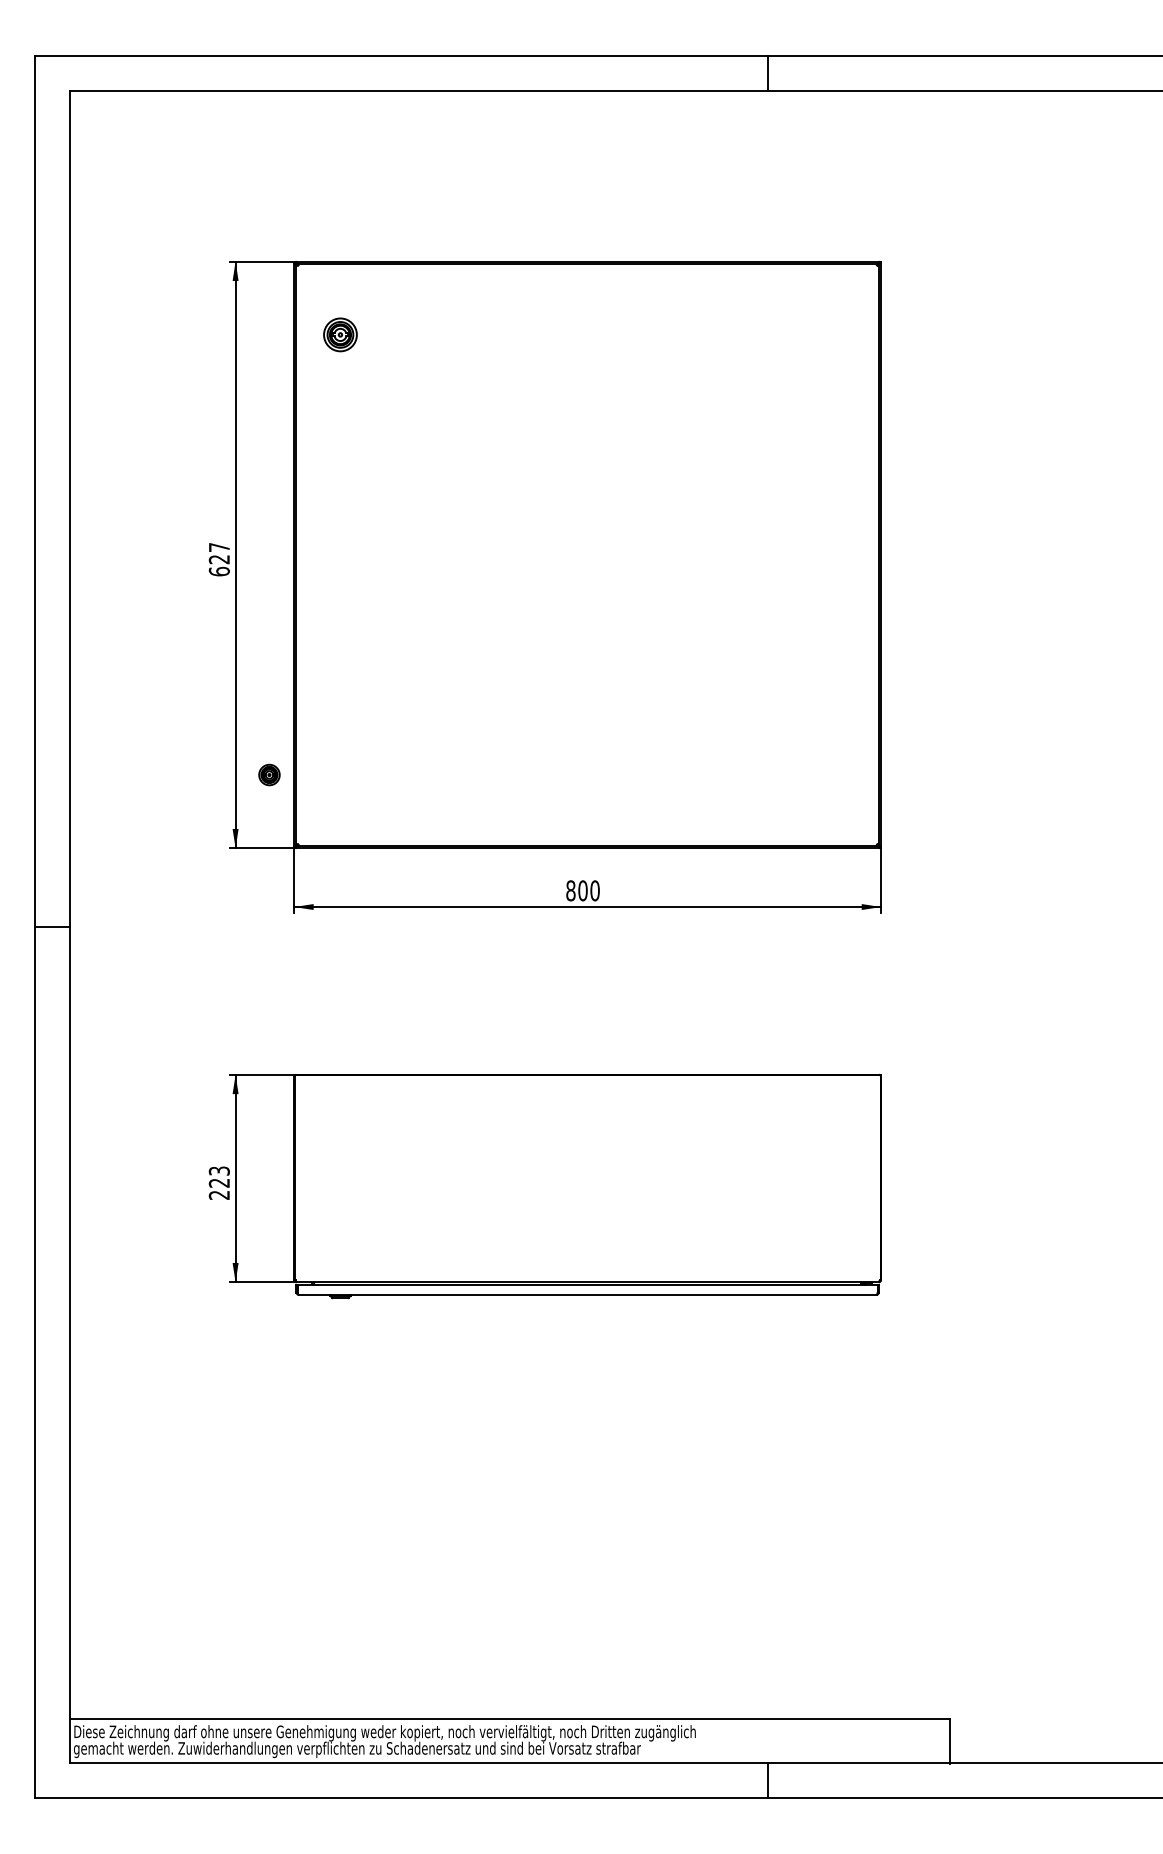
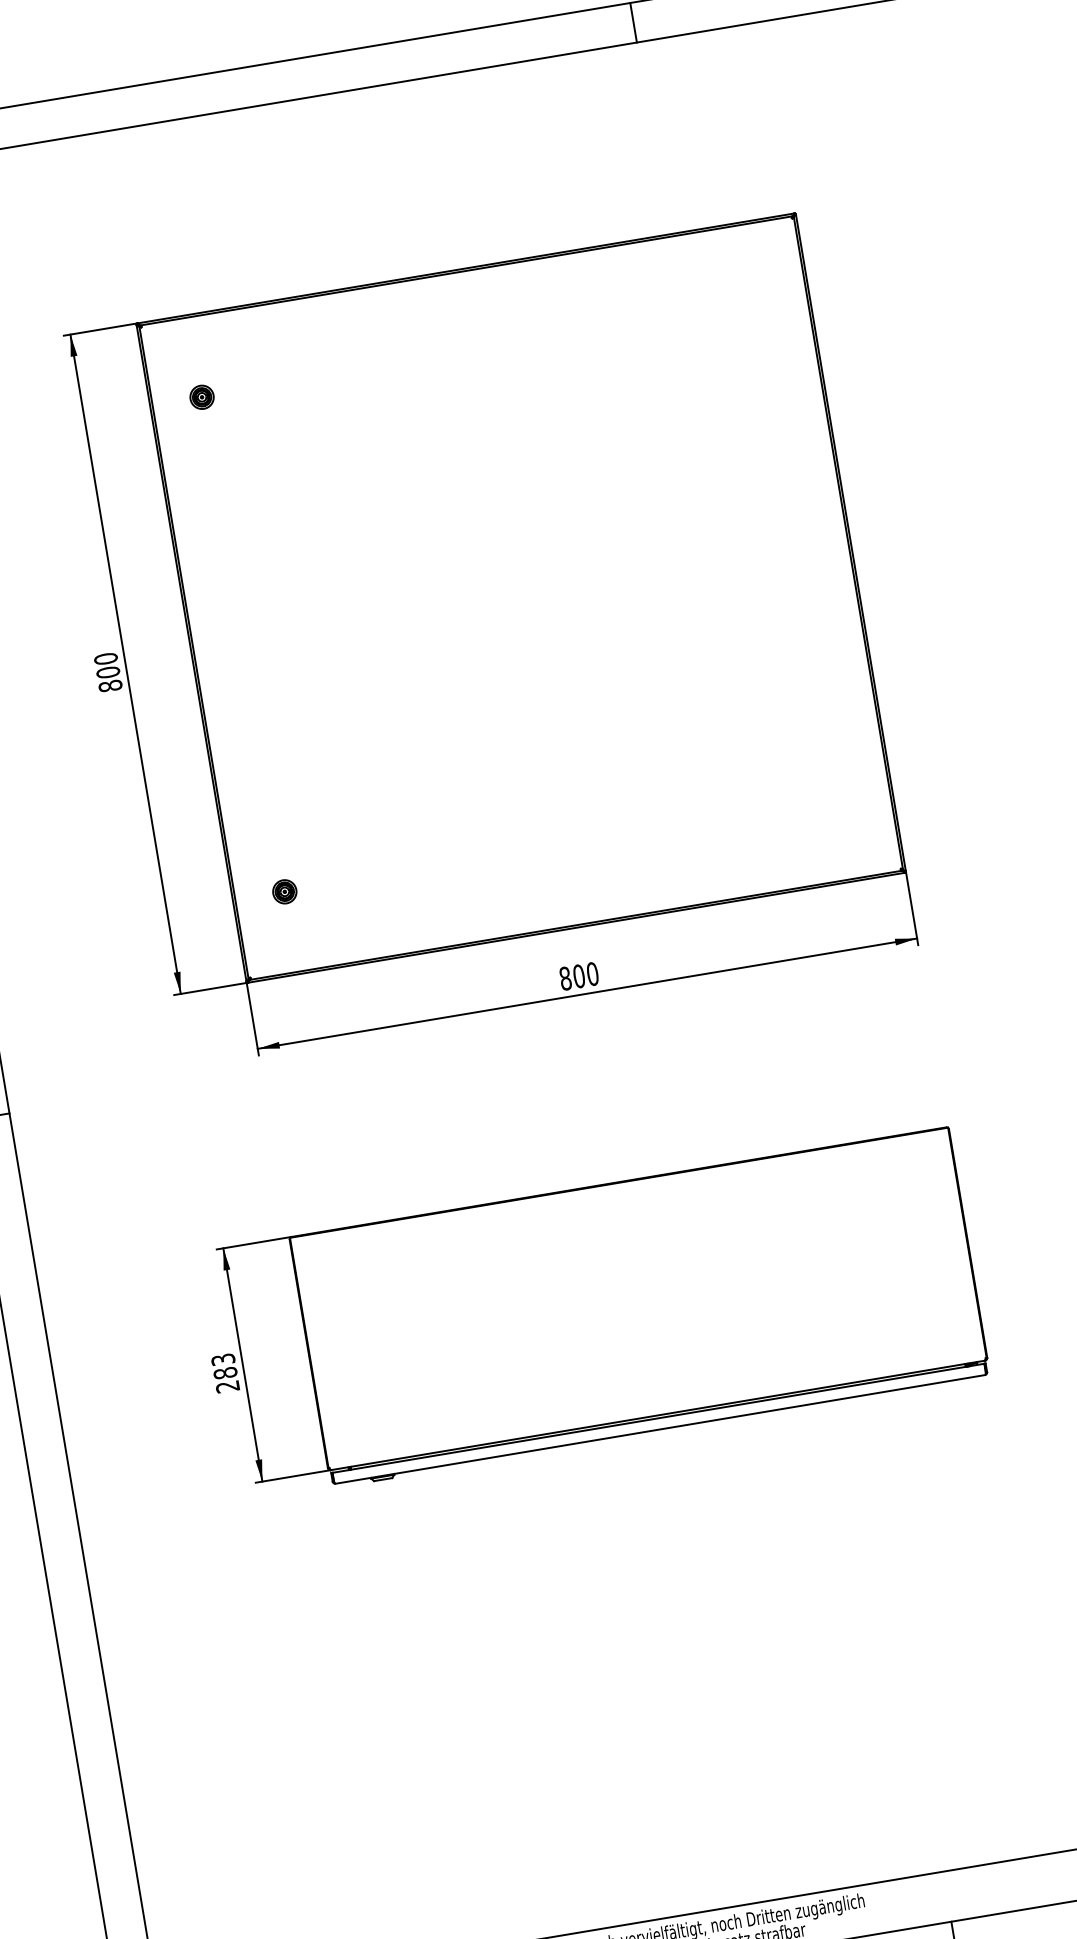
part: (340, 334) -> (202, 396), size x0.62
text: (218, 559) -> (107, 672), 627 -> 800
part: (269, 774) -> (284, 891), moved
text: (218, 1182) -> (224, 1372), 223 -> 283

